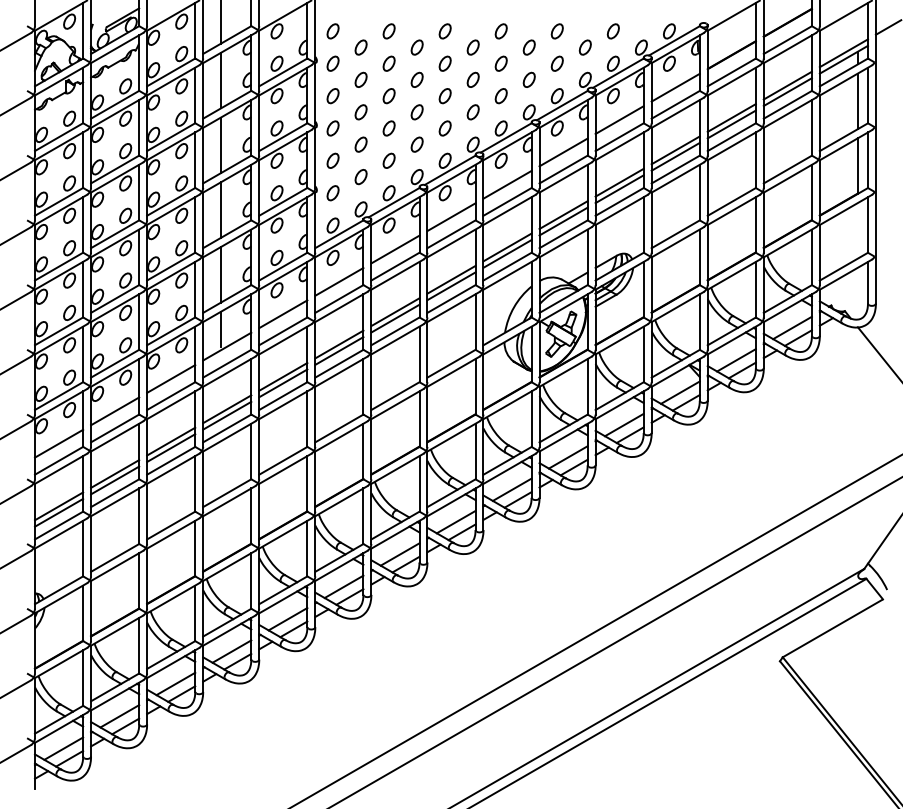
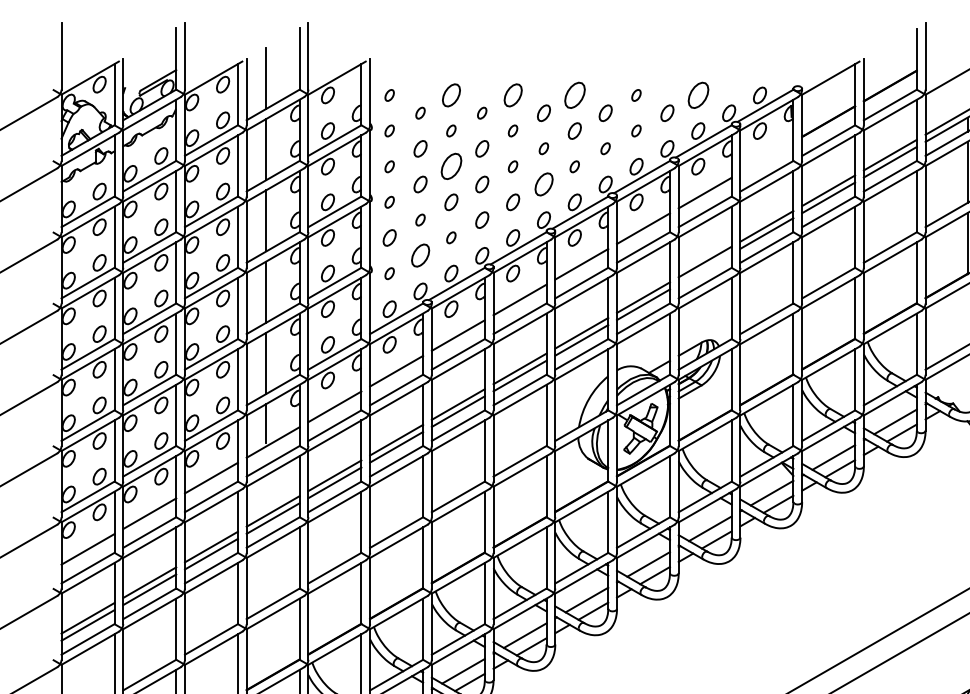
part: (332, 31) -> (389, 95), size x0.7
part: (388, 31) -> (450, 95), size x1.4
part: (444, 31) -> (512, 95), size x1.4
part: (500, 31) -> (574, 95), size x1.6
part: (556, 31) -> (635, 95), size x0.7
part: (612, 31) -> (697, 95), size x1.6
part: (360, 47) -> (419, 113), size x0.7
part: (416, 47) -> (481, 113), size x0.7
part: (332, 63) -> (389, 130), size x0.7
part: (388, 63) -> (450, 130), size x0.7
part: (444, 63) -> (512, 130), size x0.7
part: (556, 63) -> (635, 130), size x0.7
part: (472, 79) -> (543, 148), size x0.7
part: (528, 79) -> (604, 148), size x0.7
line: (675, 87) -> (766, 157), removed
part: (332, 96) -> (389, 167), size x0.7
part: (388, 96) -> (450, 167), size x1.6
part: (444, 96) -> (512, 167), size x0.7
part: (500, 96) -> (574, 167), size x0.7
part: (472, 112) -> (543, 184), size x1.4
part: (332, 128) -> (389, 202), size x0.7
part: (360, 144) -> (419, 219), size x0.7
part: (388, 160) -> (450, 237), size x0.7
part: (360, 177) -> (419, 256), size x1.4
line: (619, 189) -> (705, 269), removed
part: (332, 193) -> (389, 273), size x0.7

